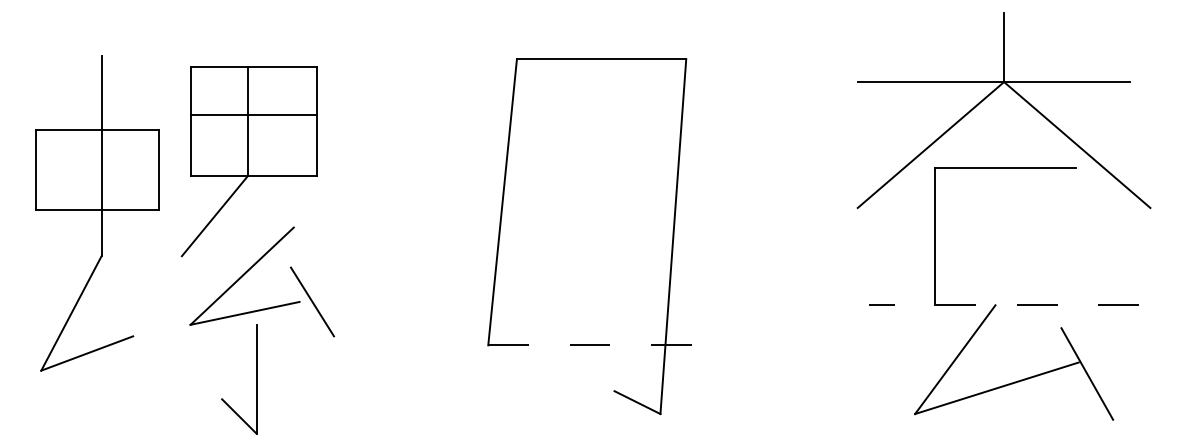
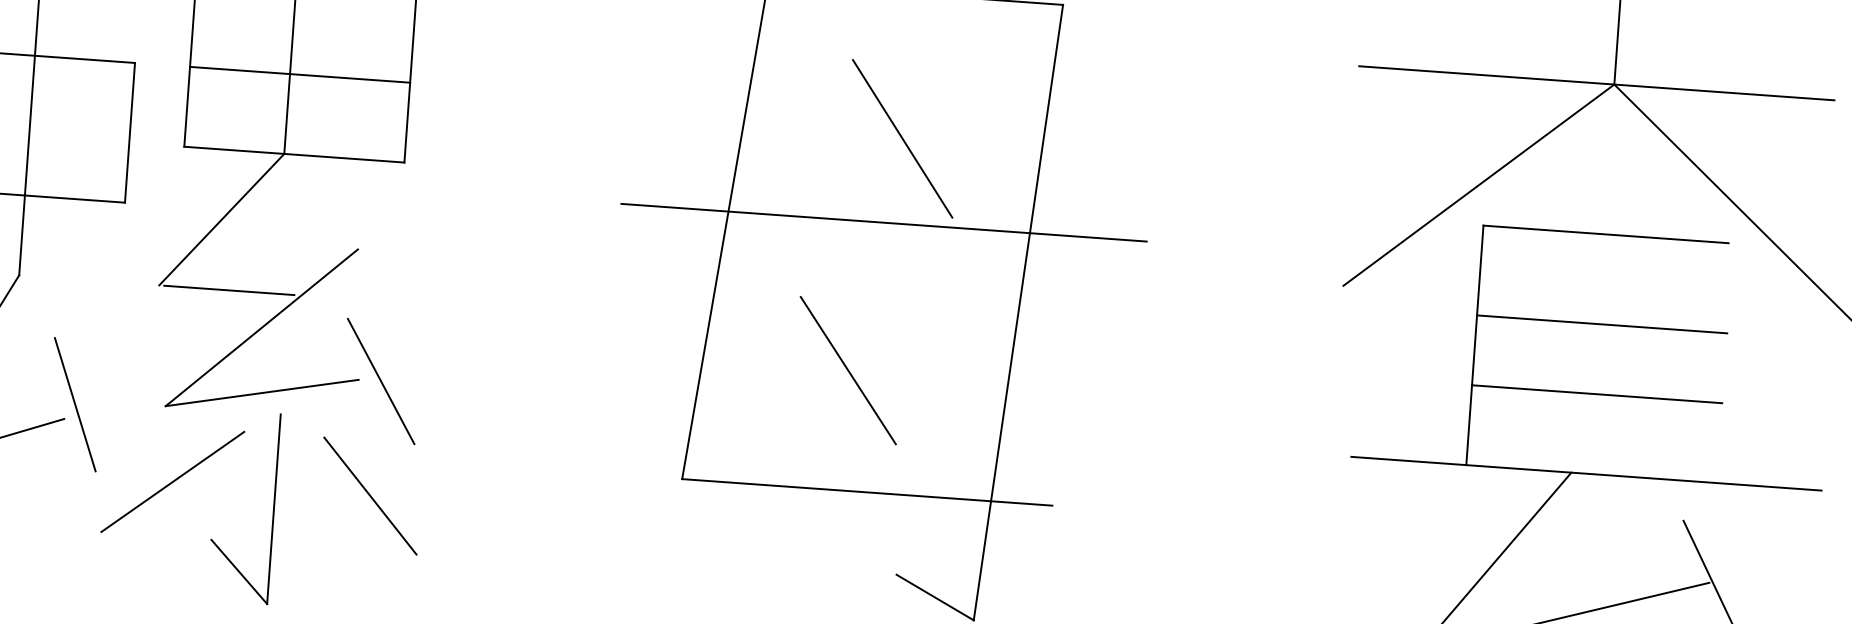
line: (253, 115) -> (299, 75), moved
line: (599, 142) -> (901, 139), added
line: (592, 190) -> (883, 222), added
line: (1006, 219) -> (1601, 324), added
line: (221, 256) -> (228, 290), added
line: (1006, 259) -> (1596, 394), added
line: (578, 276) -> (848, 370), added
line: (1004, 305) -> (1587, 474), dashed -> solid
line: (138, 327) -> (74, 404), added
line: (594, 345) -> (867, 492), dashed -> solid
line: (197, 367) -> (172, 481), added
line: (310, 367) -> (369, 495), added

